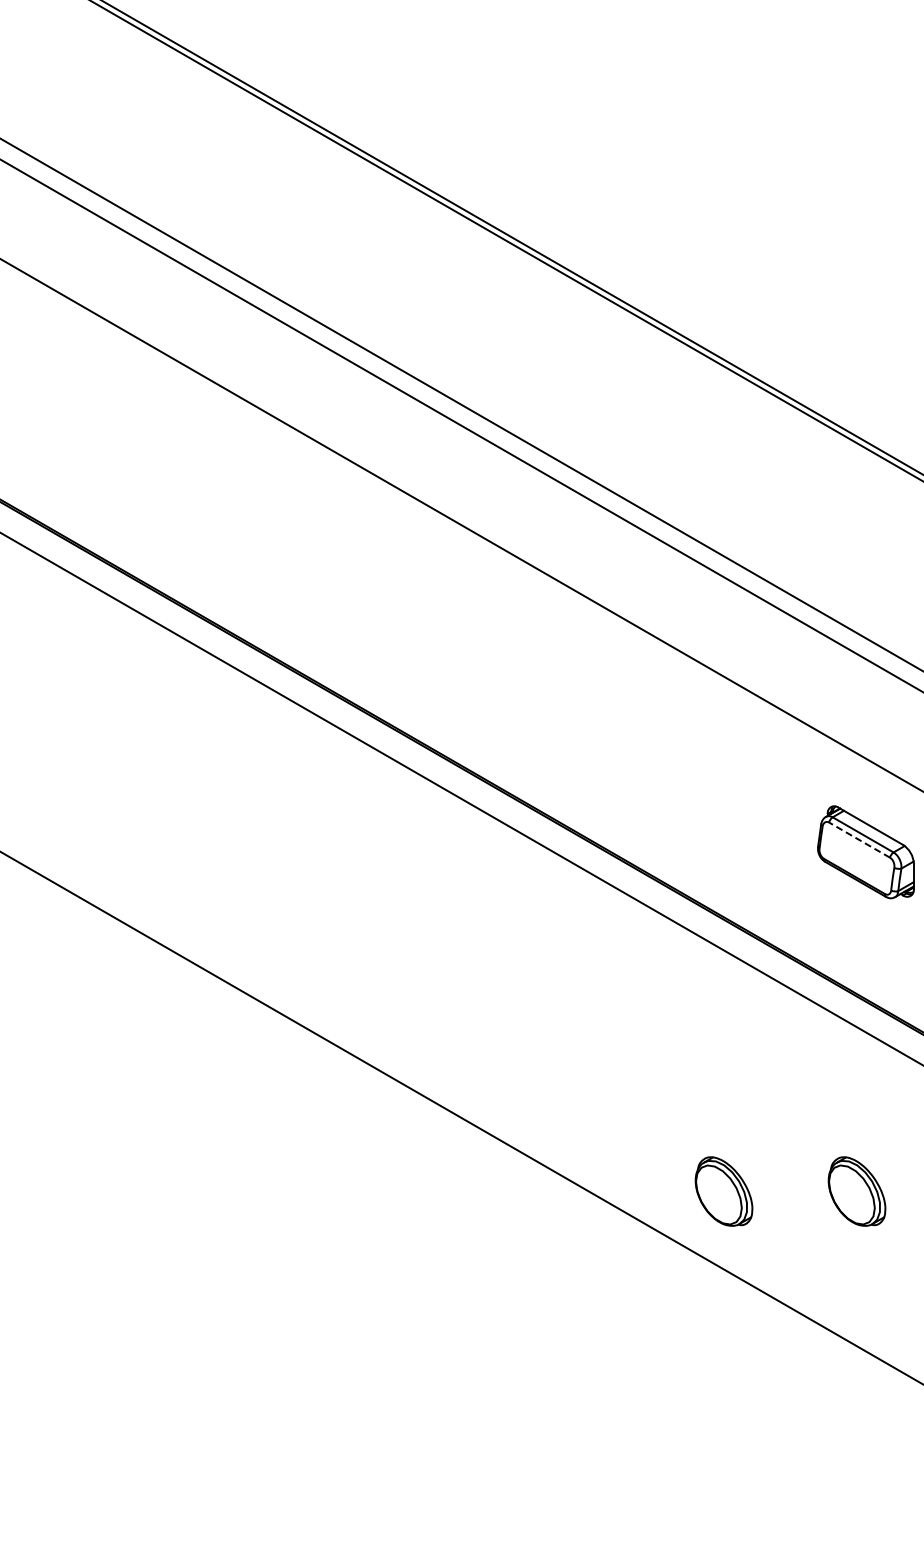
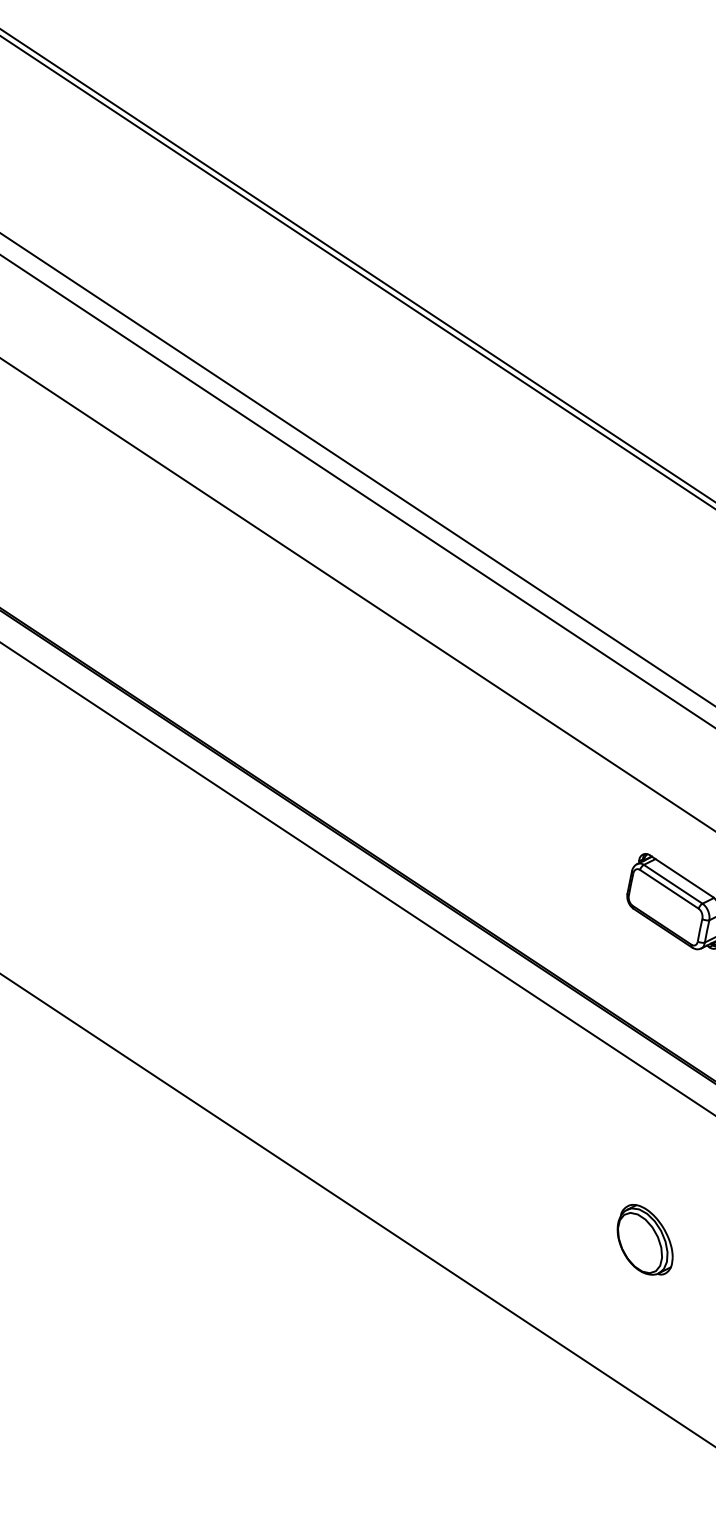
line: (859, 839) -> (669, 888), dashed -> solid
part: (723, 1191) -> (512, 1231), removed

